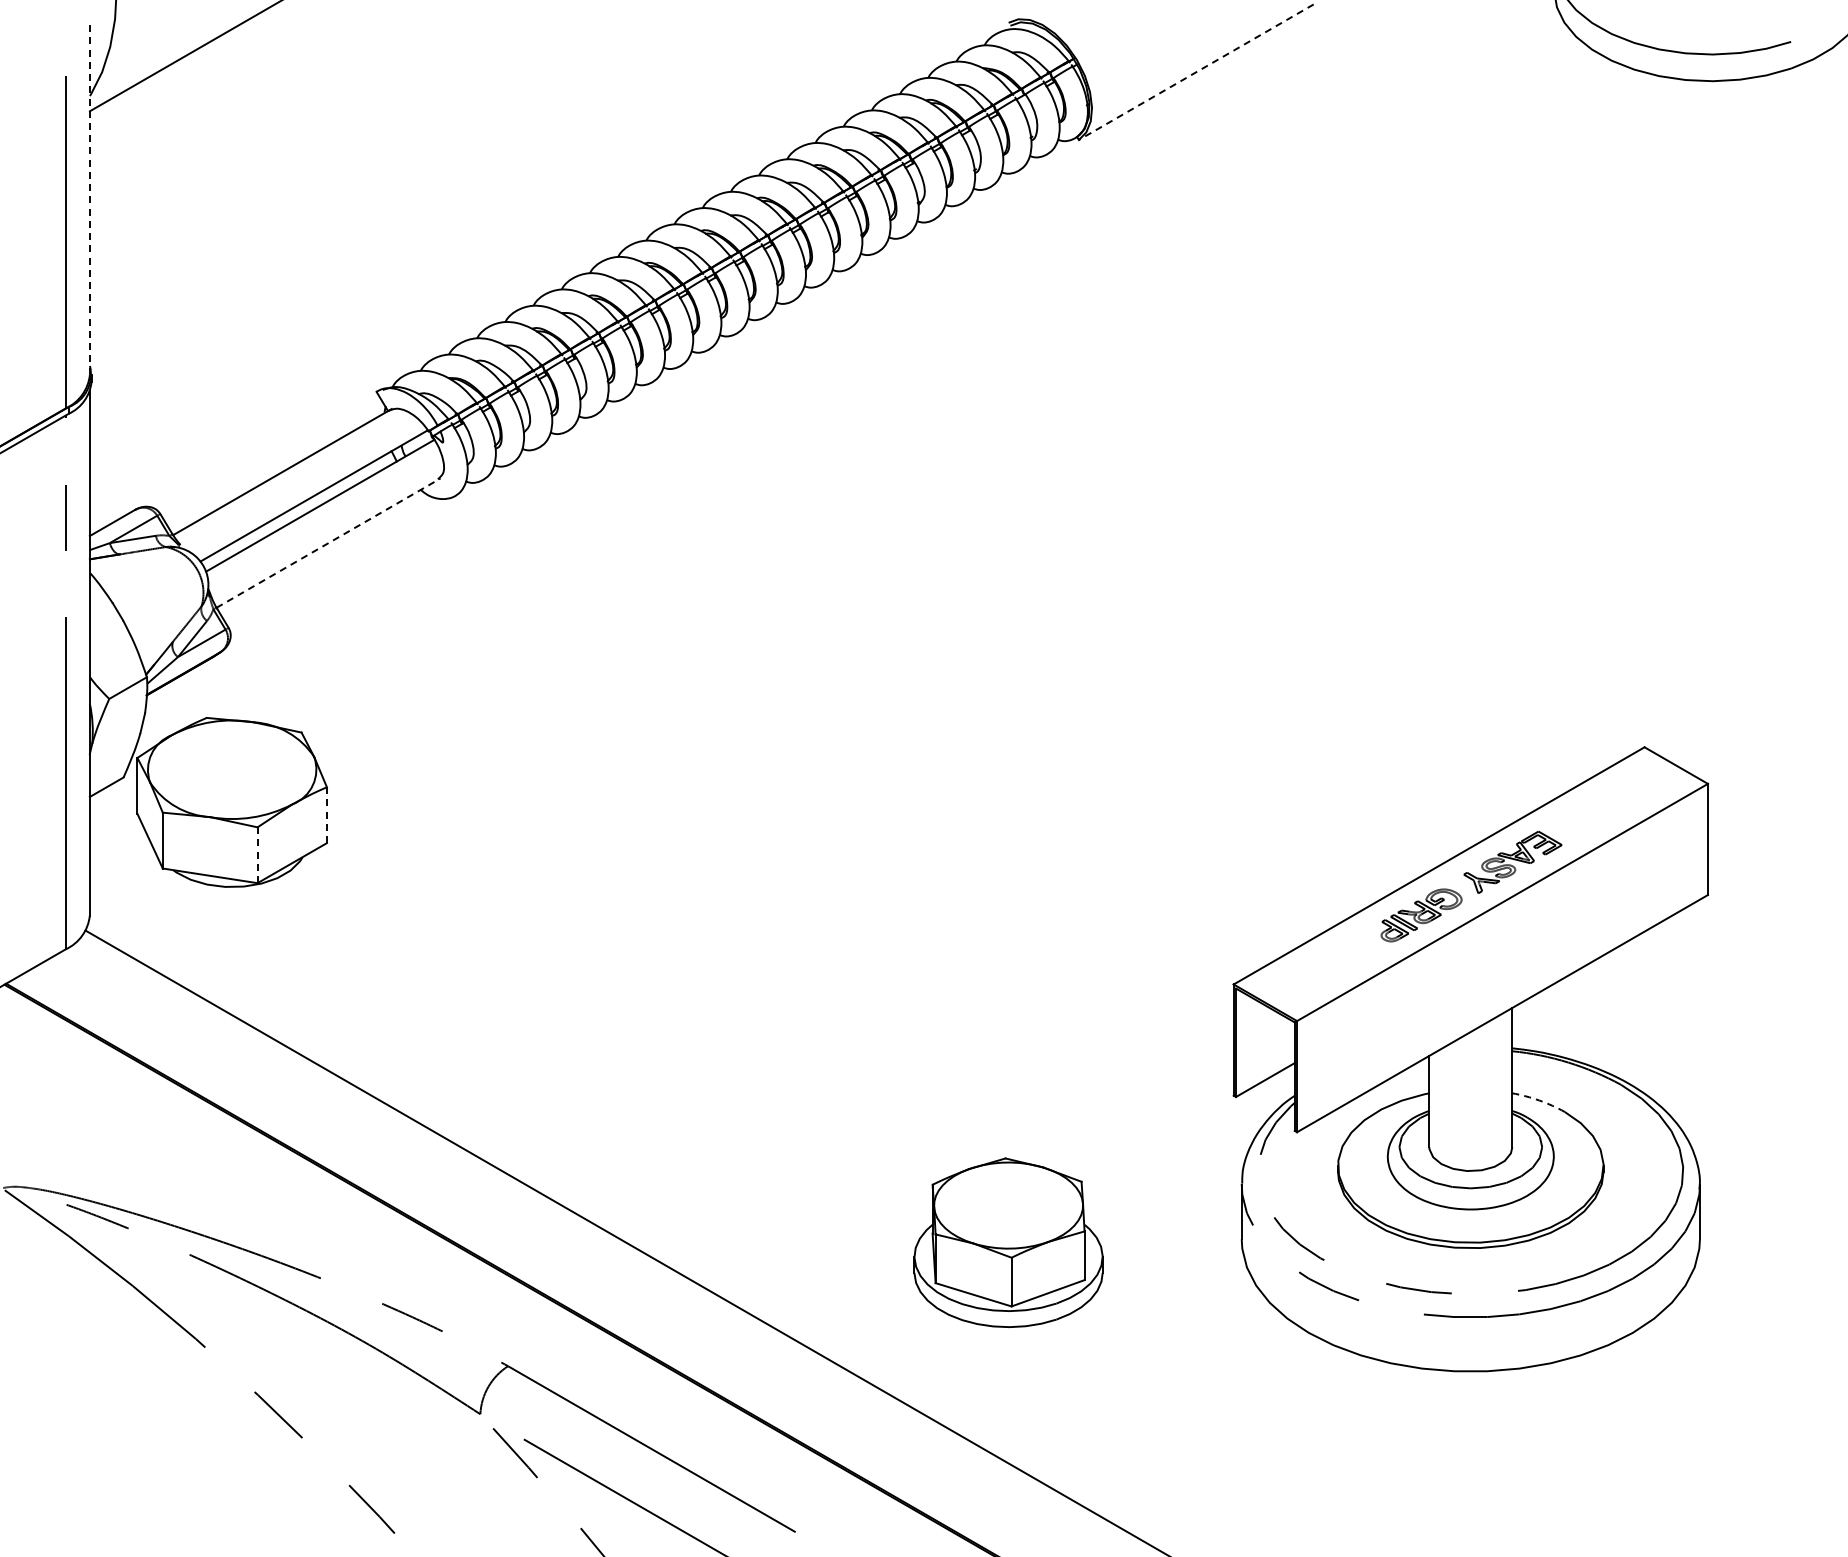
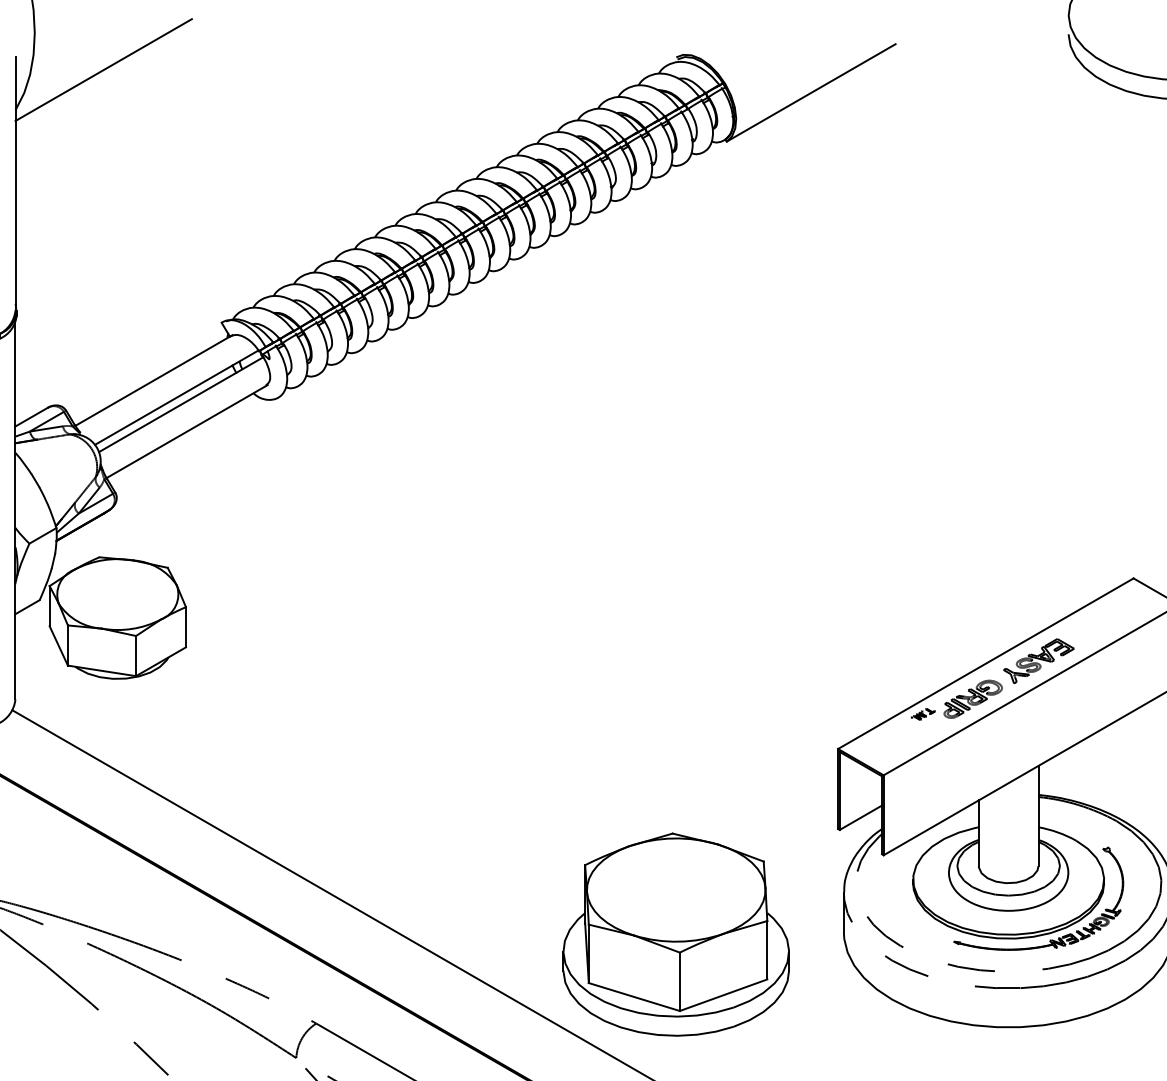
line: (1196, 72) -> (811, 93), dashed -> solid
line: (89, 197) -> (15, 183), dashed -> solid
line: (328, 542) -> (187, 431), dashed -> solid
line: (326, 815) -> (185, 627), dashed -> solid
line: (257, 855) -> (136, 656), dashed -> solid
part: (1352, 935) -> (923, 713), added
arc: (1539, 1100) -> (1058, 832), dashed -> solid
part: (1008, 1242) -> (676, 934), size x1.67
part: (1529, 1249) -> (1050, 939), added

